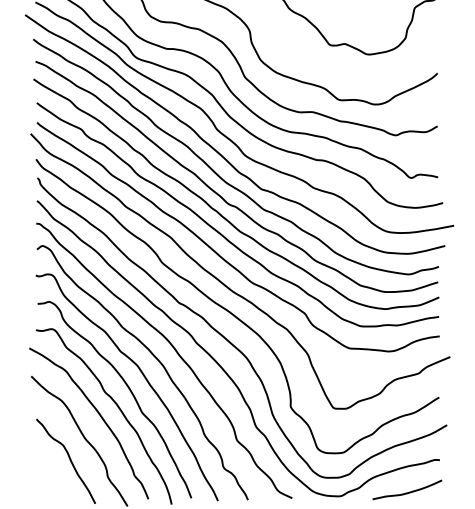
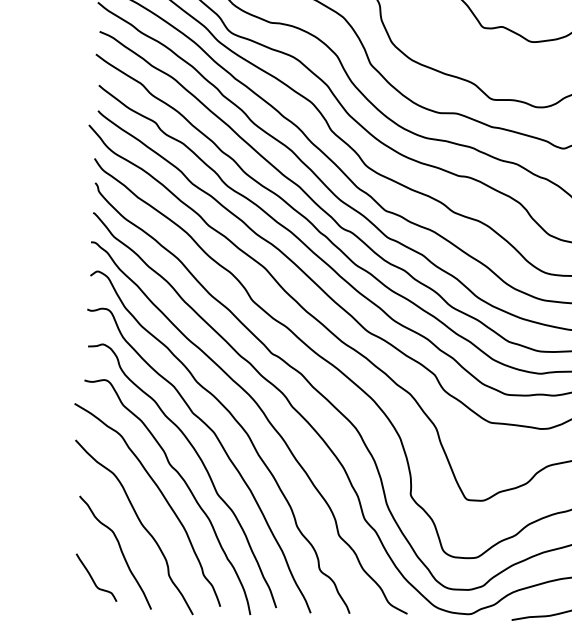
curve: (50, 482) -> (94, 579), added

